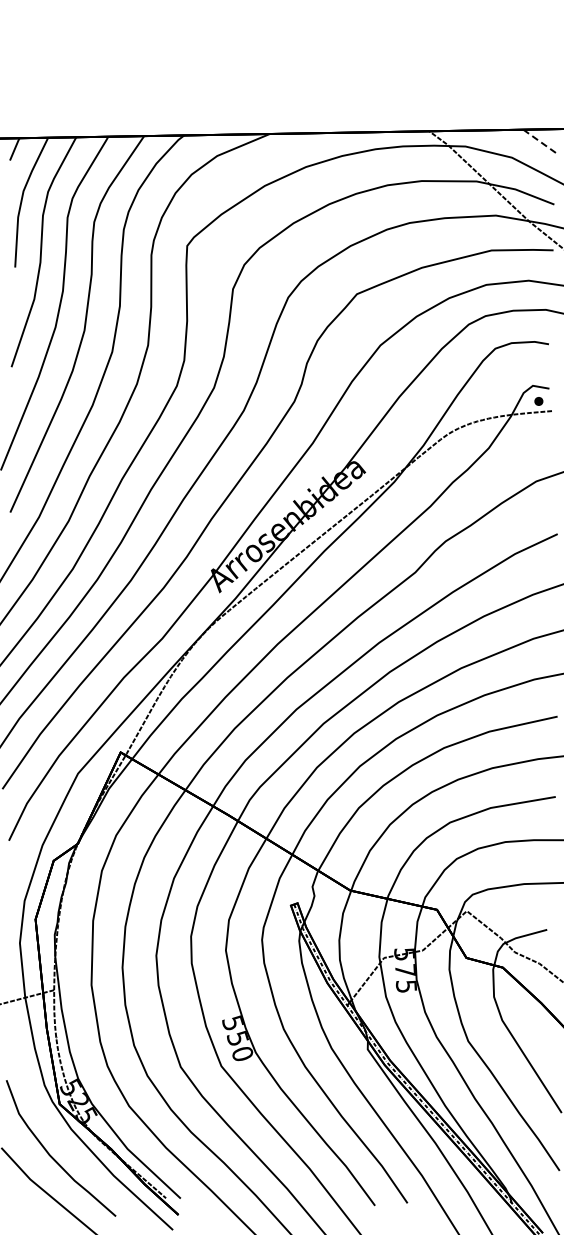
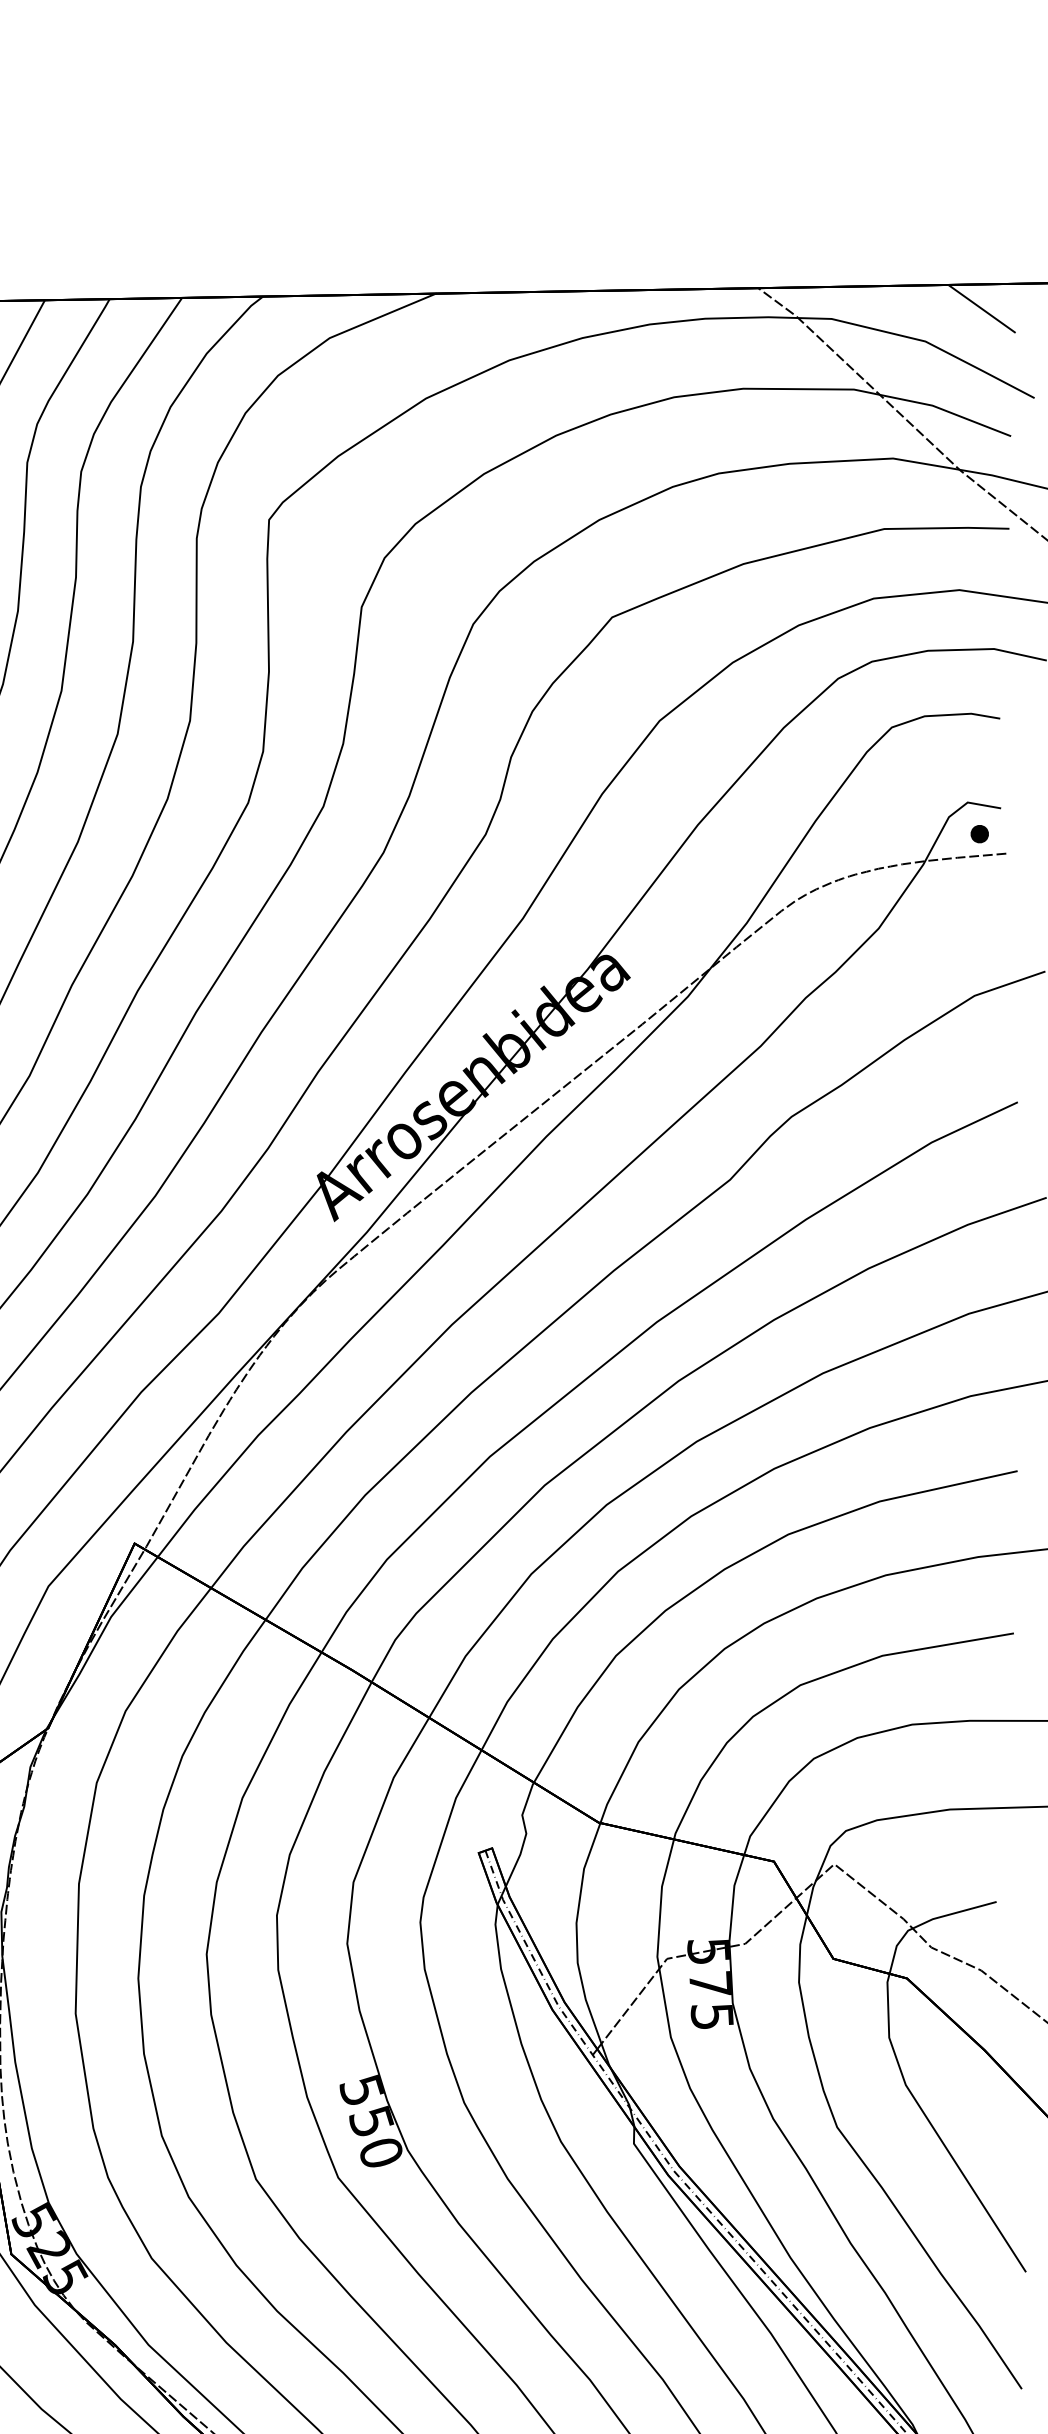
line: (540, 141) -> (983, 308), dashed -> solid

